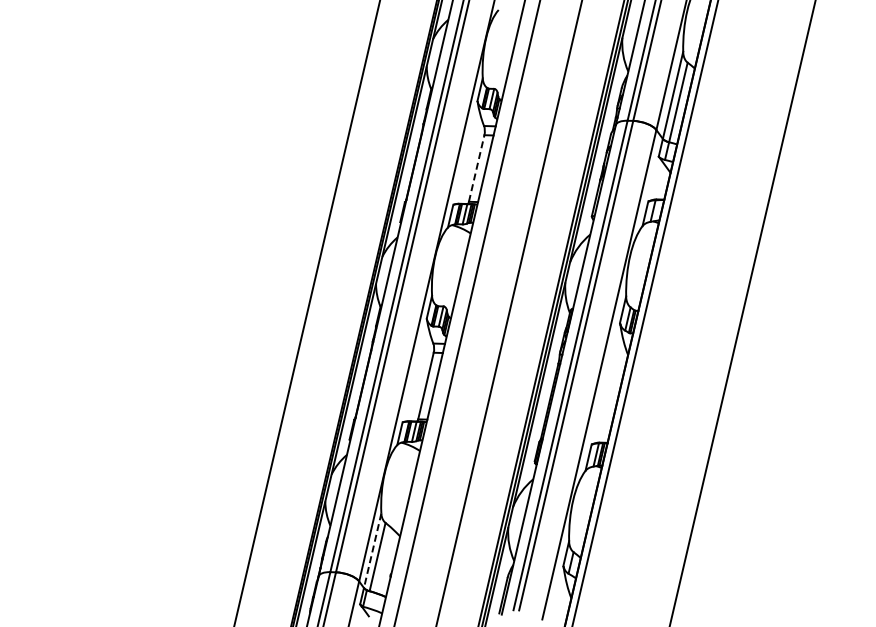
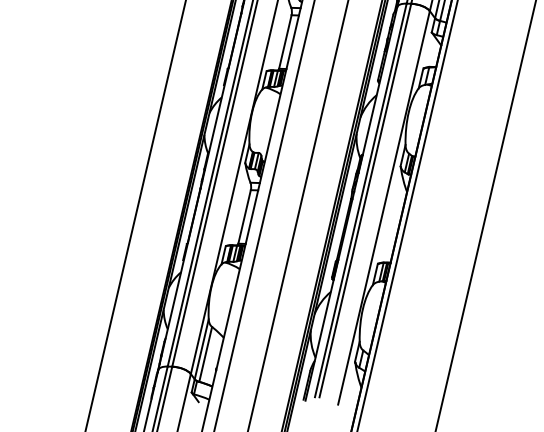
line: (476, 168) -> (285, 42), dashed -> solid
line: (372, 551) -> (201, 349), dashed -> solid

